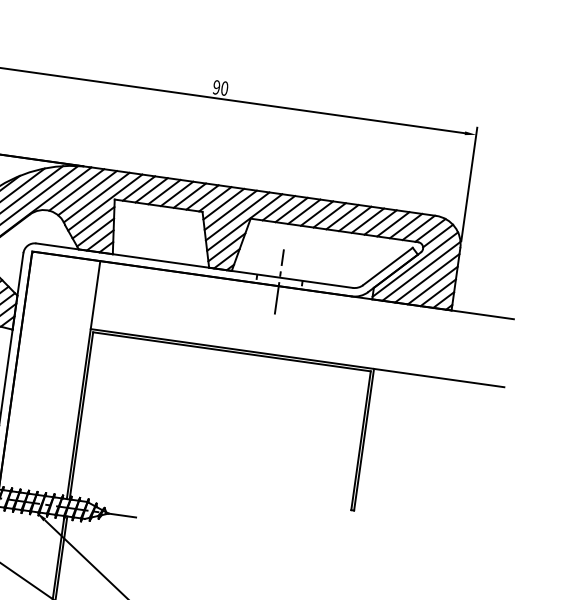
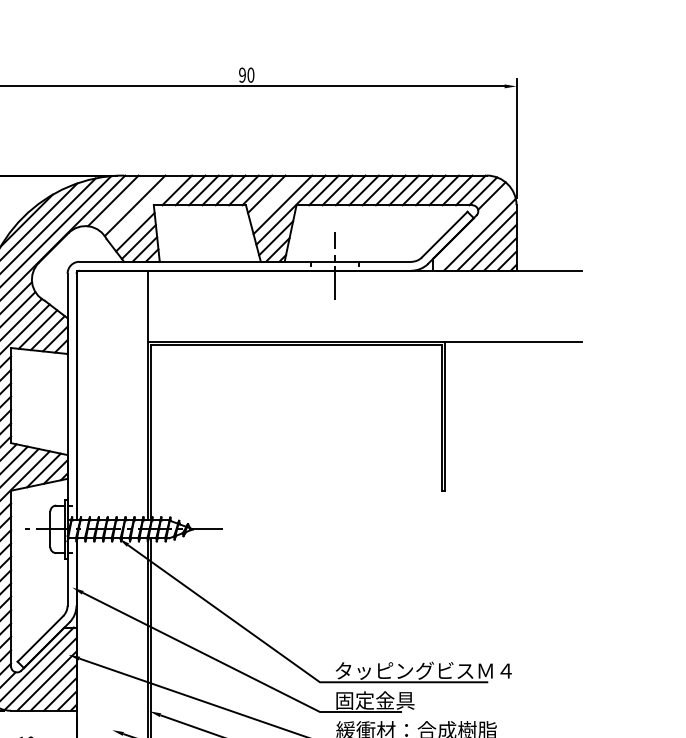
line: (87, 192) -> (124, 202), removed
line: (105, 202) -> (144, 209), removed
line: (230, 210) -> (274, 199), removed
line: (415, 264) -> (472, 228), removed

